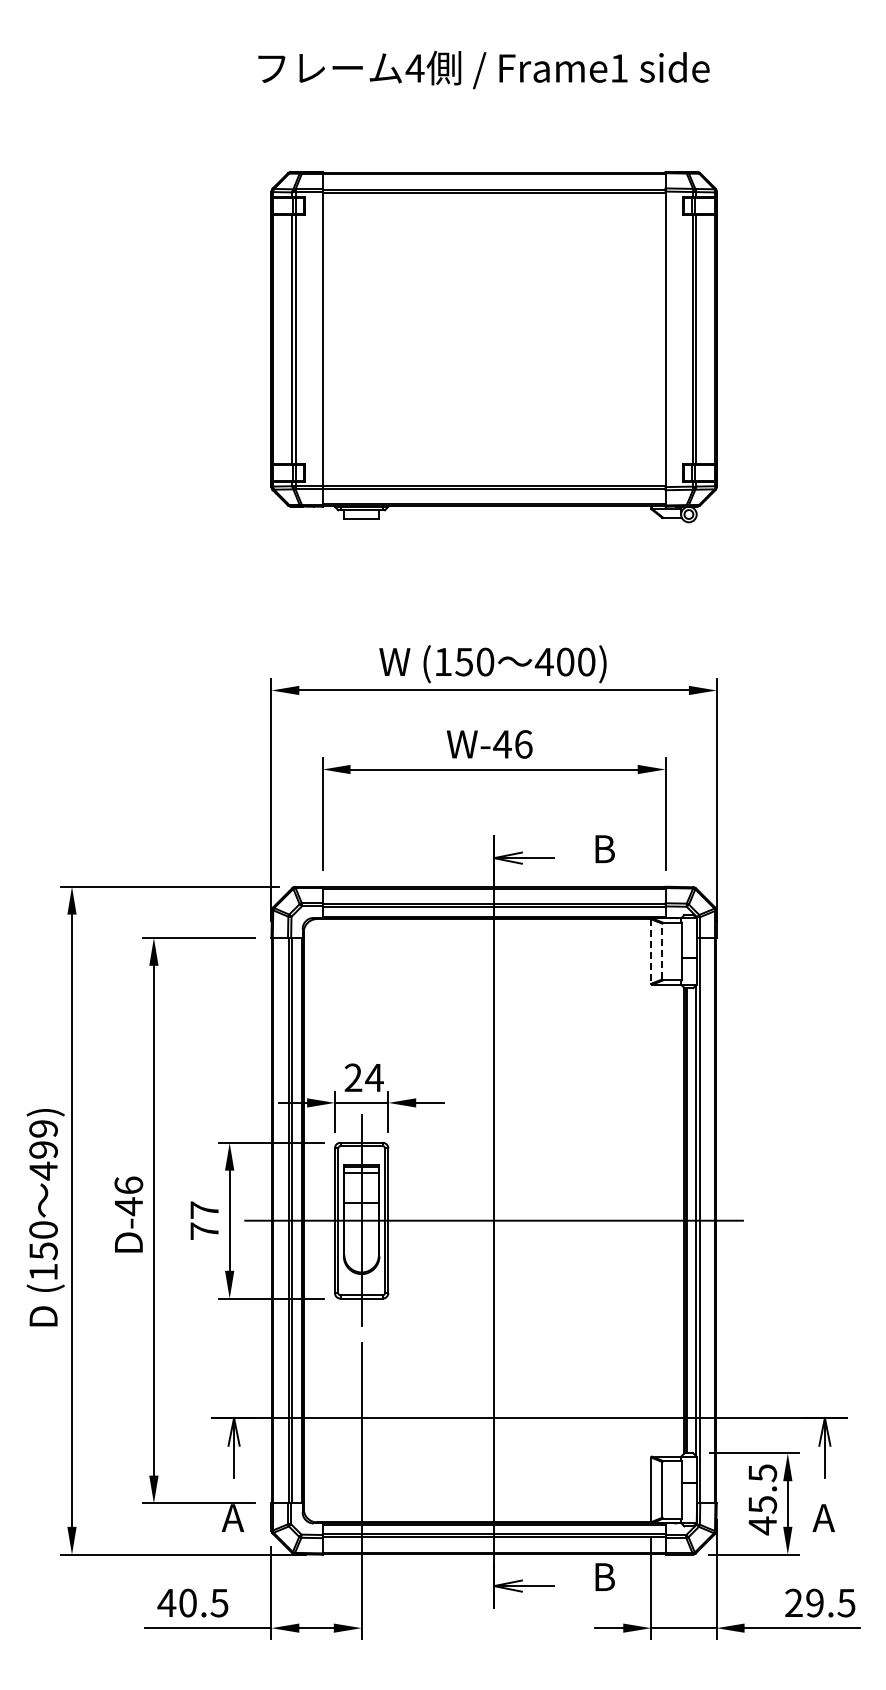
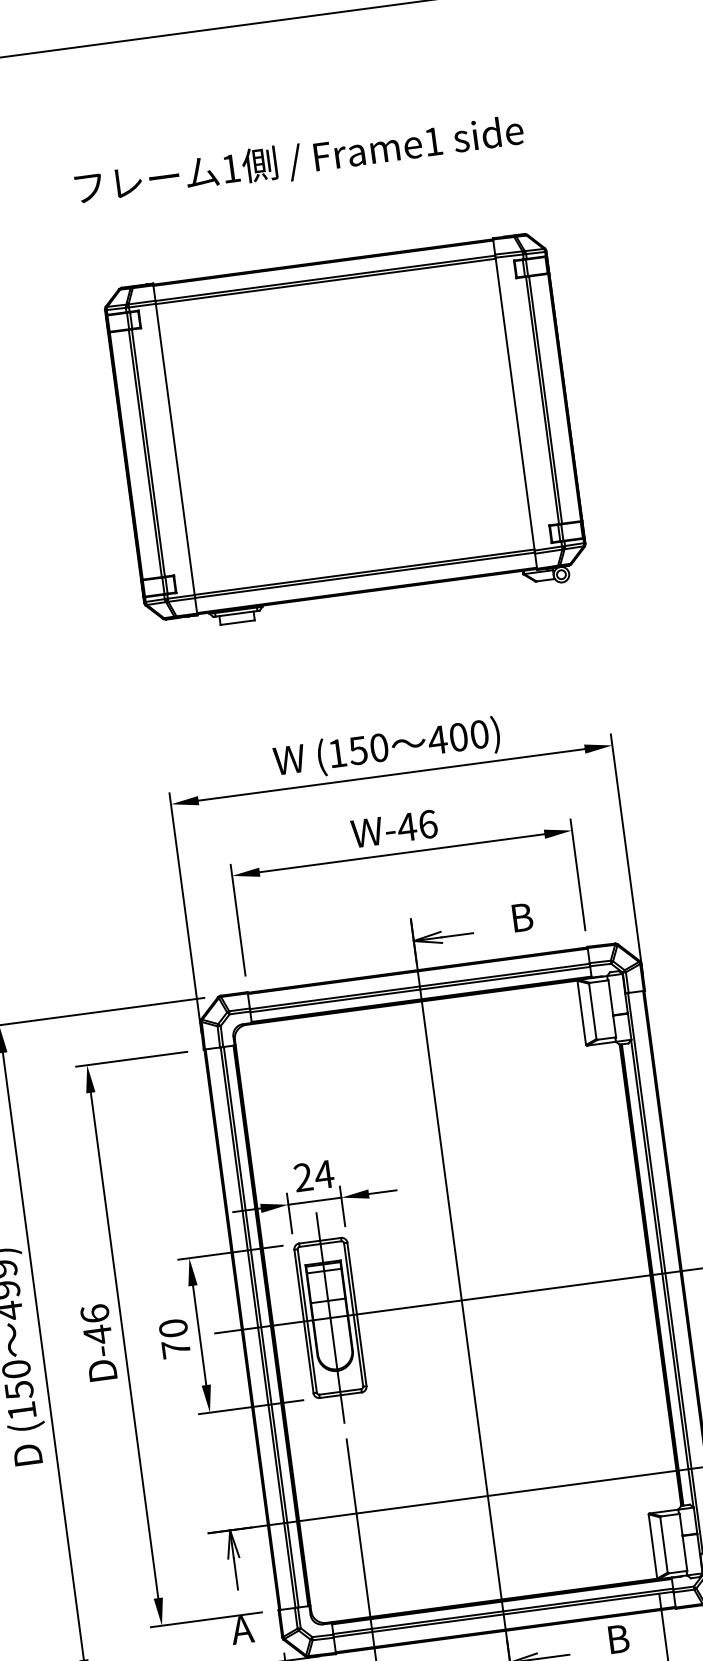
text: (414, 68) -> (230, 168), 4 -> 1
line: (662, 951) -> (593, 1011), dashed -> solid
line: (651, 952) -> (582, 1013), dashed -> solid
text: (204, 1209) -> (173, 1327), 77 -> 70

